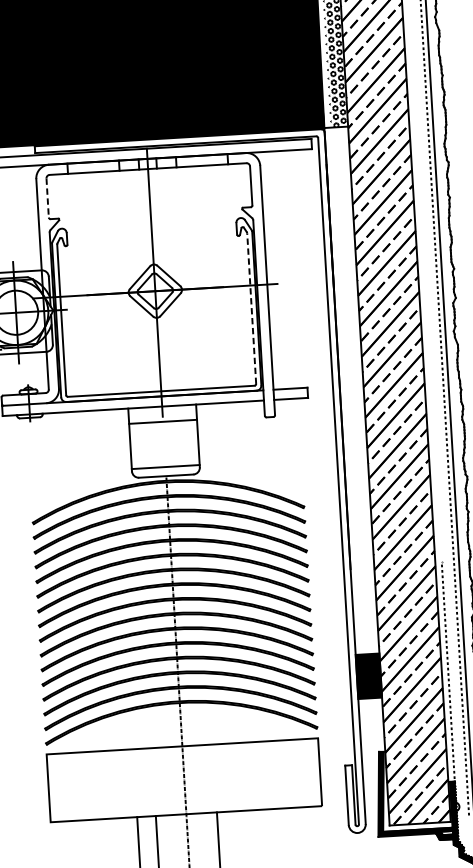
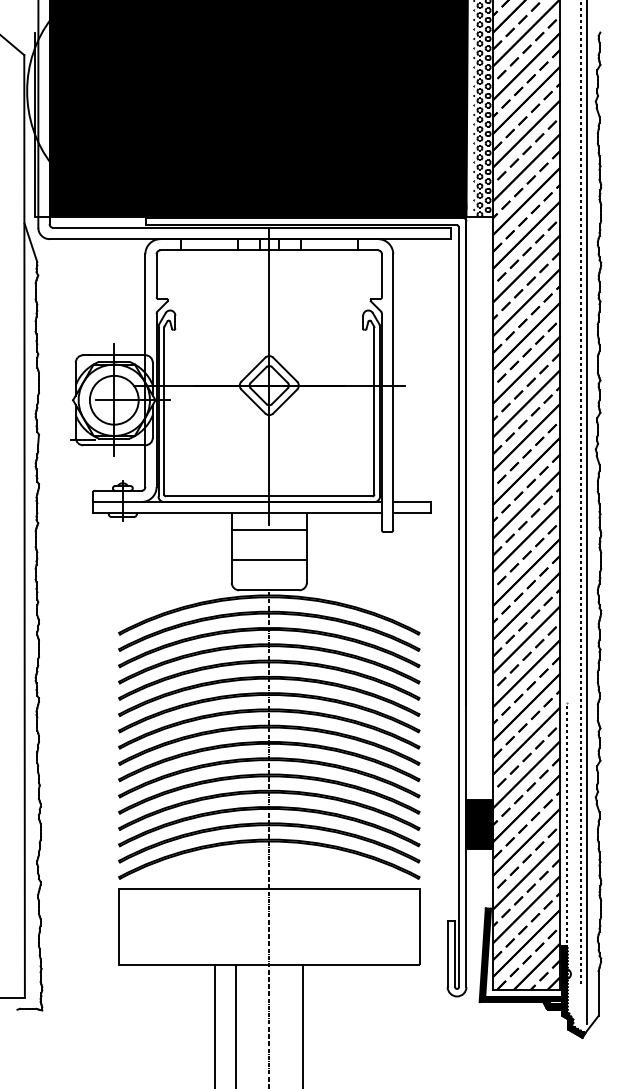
line: (47, 197) -> (156, 275), dashed -> solid
line: (251, 308) -> (374, 410), dashed -> solid
line: (165, 467) -> (268, 560), moved

